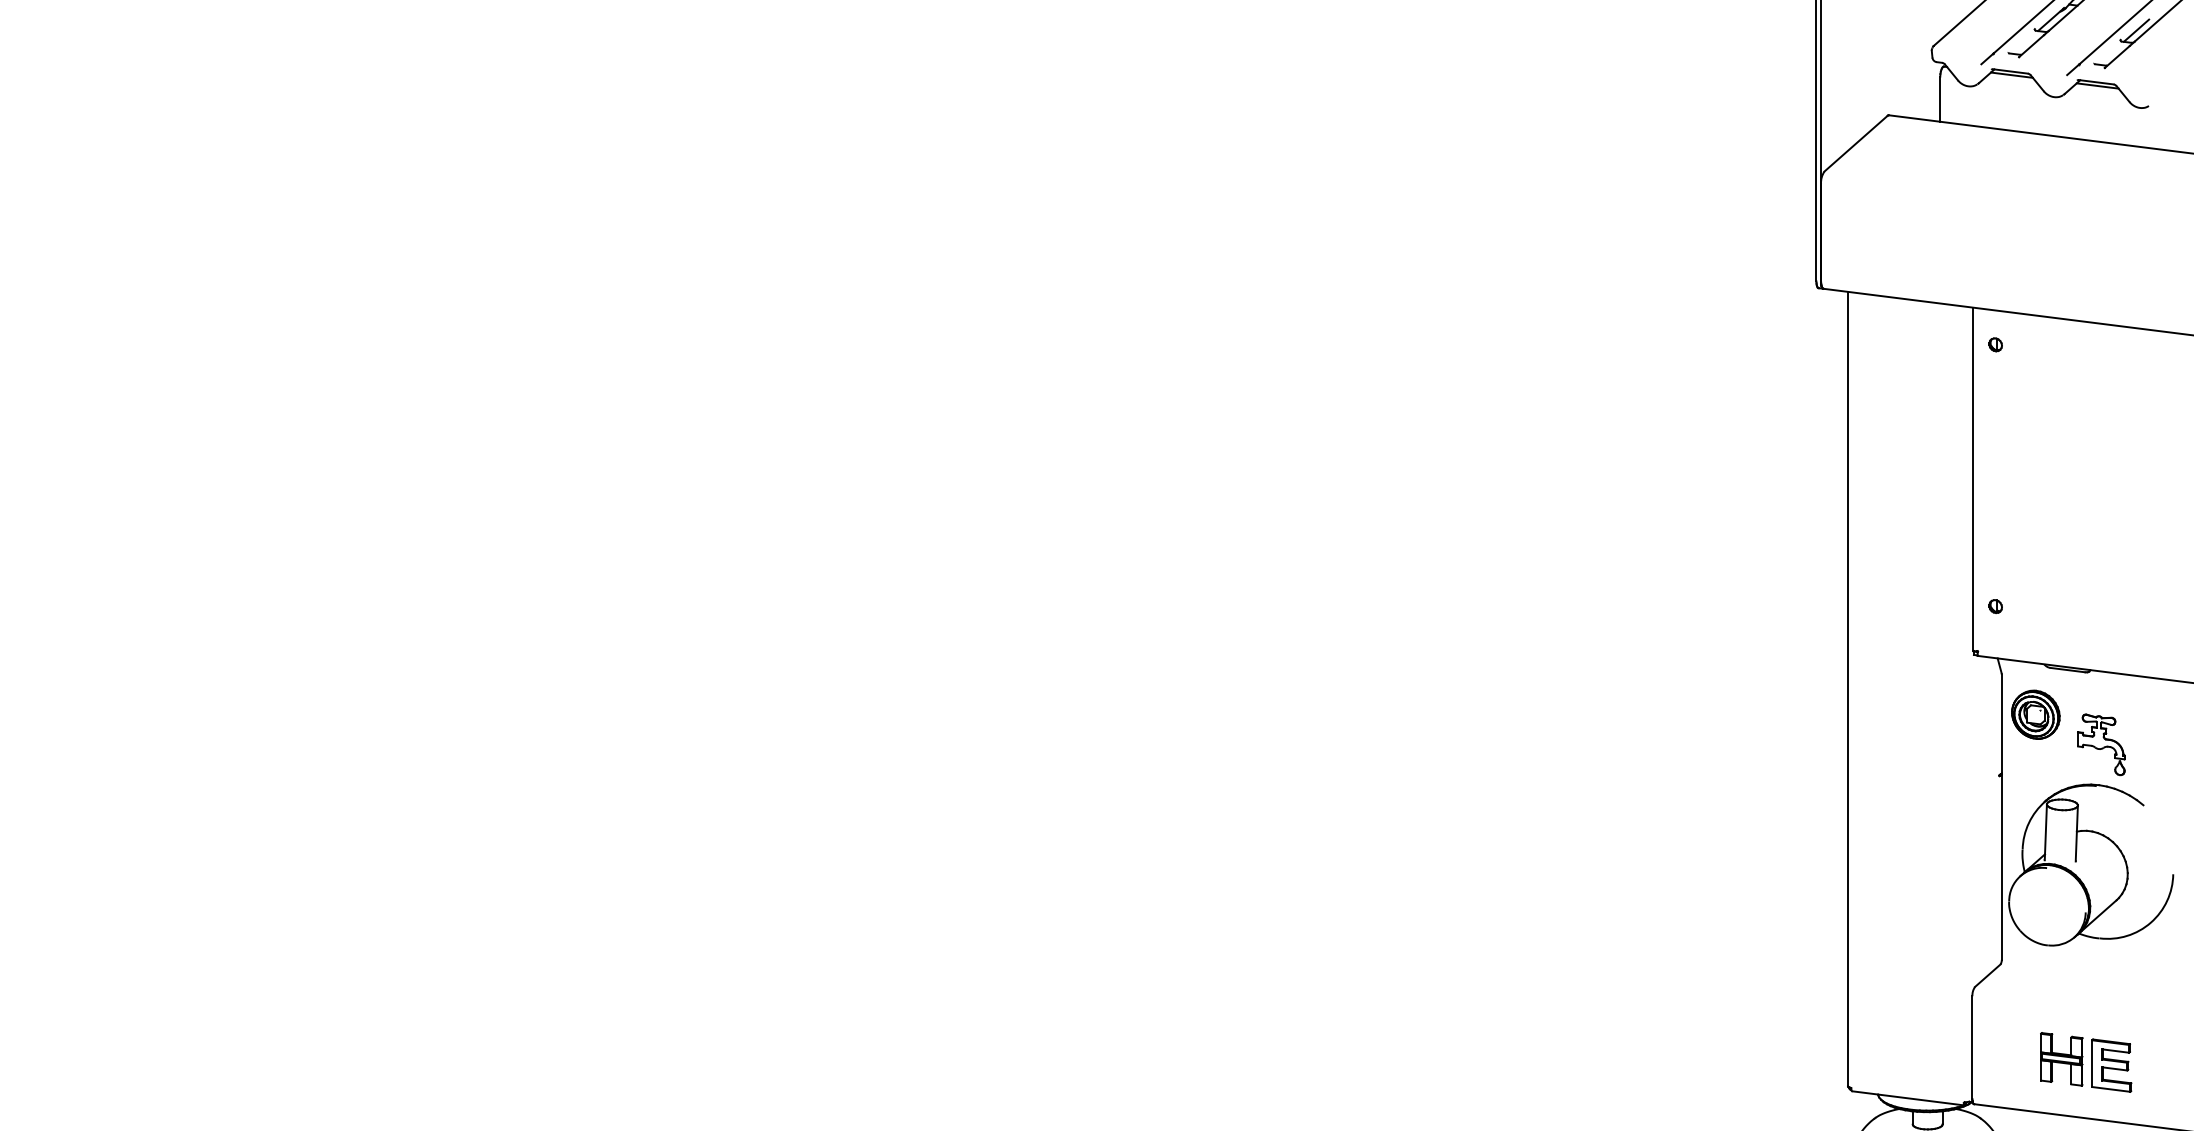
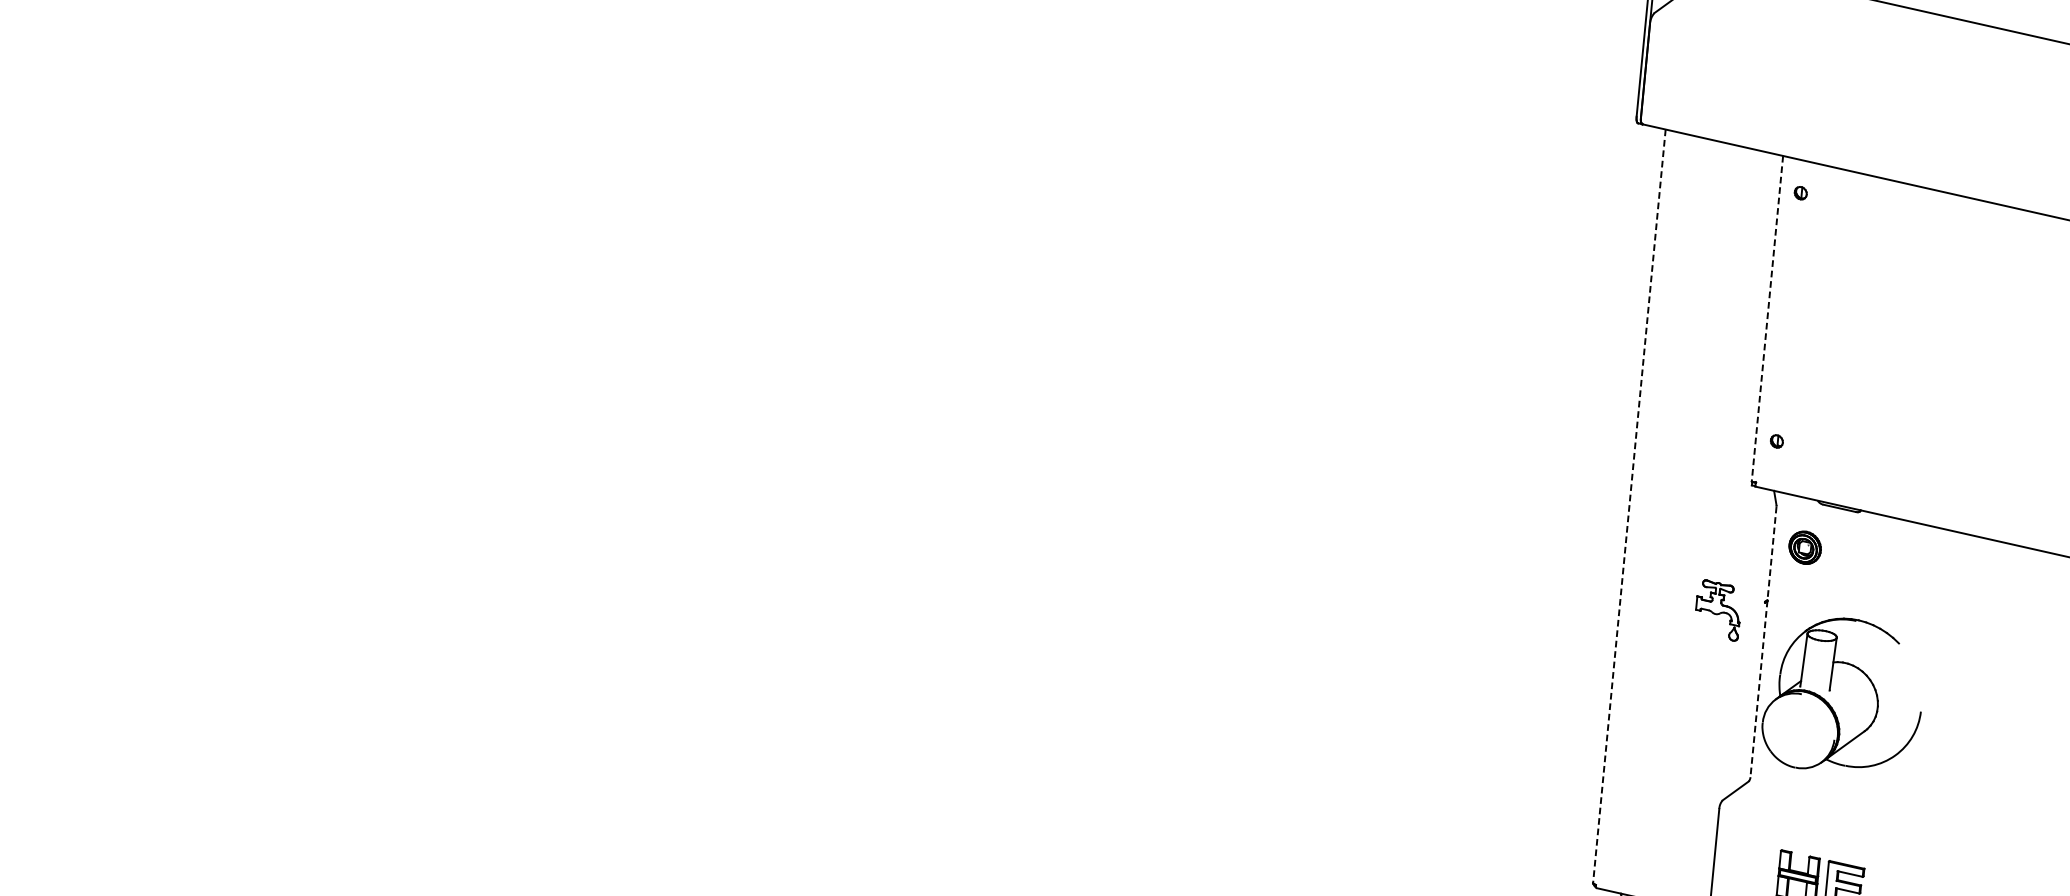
line: (1973, 479) -> (1767, 318), solid -> dashed
line: (1848, 689) -> (1629, 506), solid -> dashed
part: (2035, 714) -> (1804, 547), size x0.7
part: (2101, 744) -> (1718, 610), moved
line: (2001, 817) -> (1763, 642), solid -> dashed

